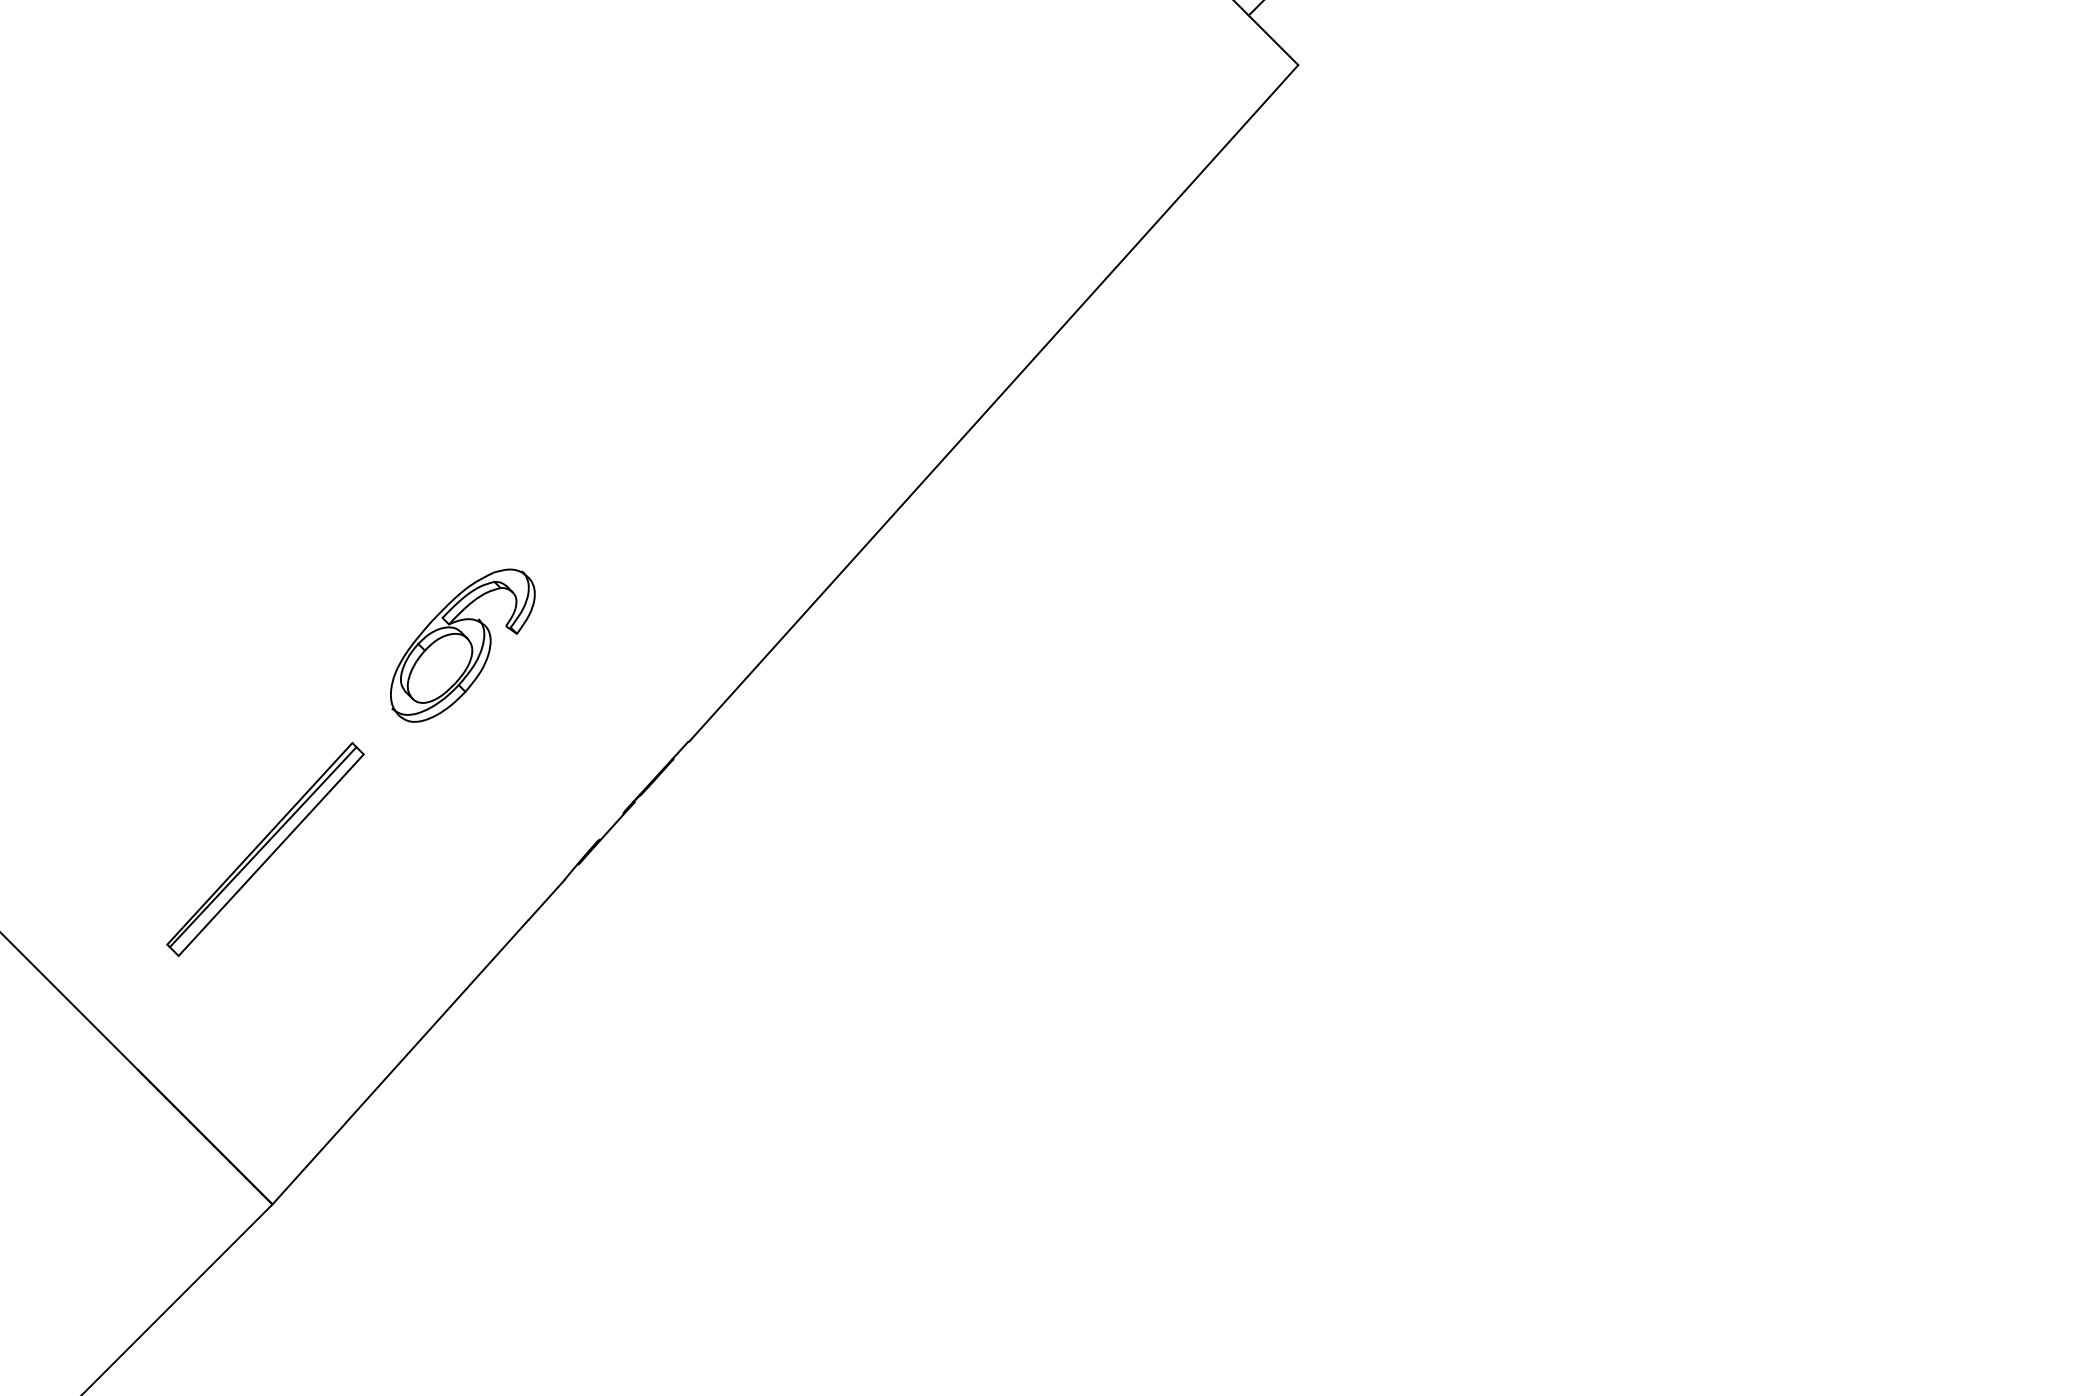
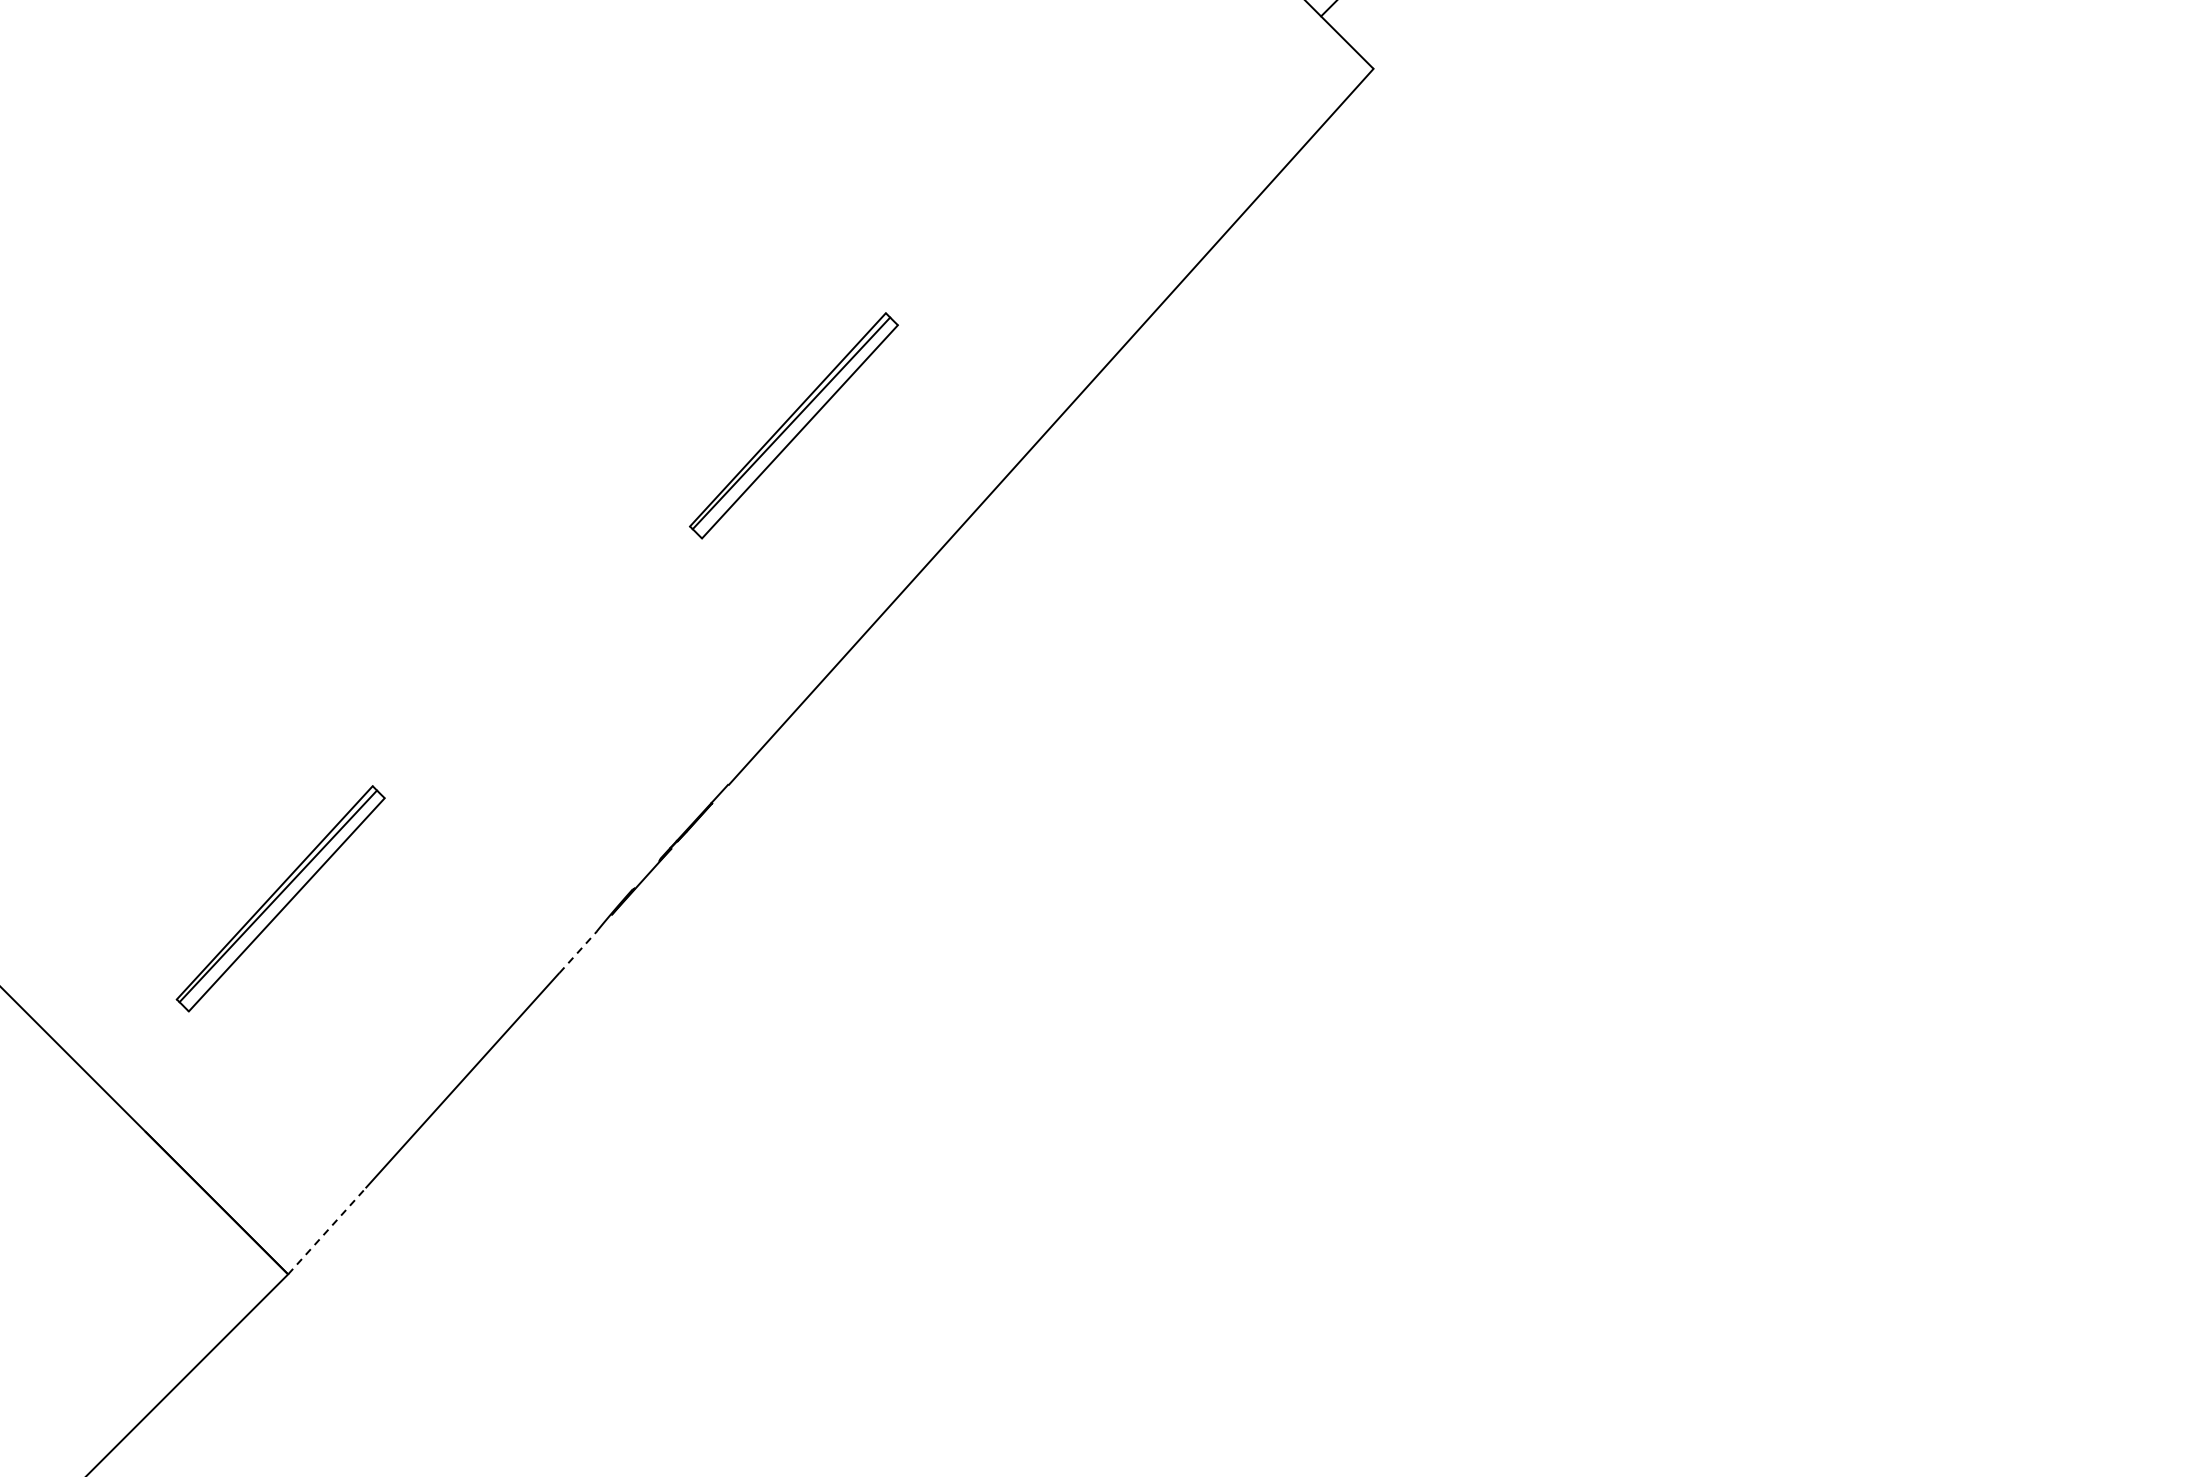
part: (750, 402) -> (793, 425), added
part: (462, 645) -> (489, 682), removed
line: (546, 899) -> (578, 951), solid -> dashed
line: (309, 1163) -> (327, 1231), solid -> dashed

